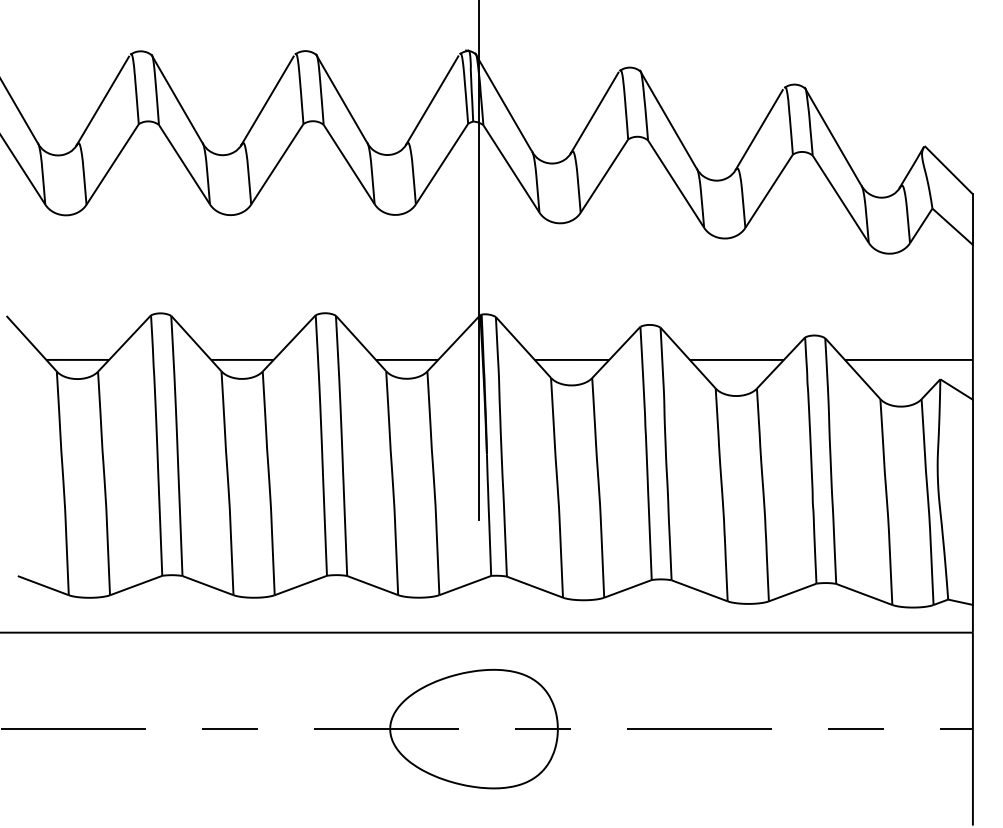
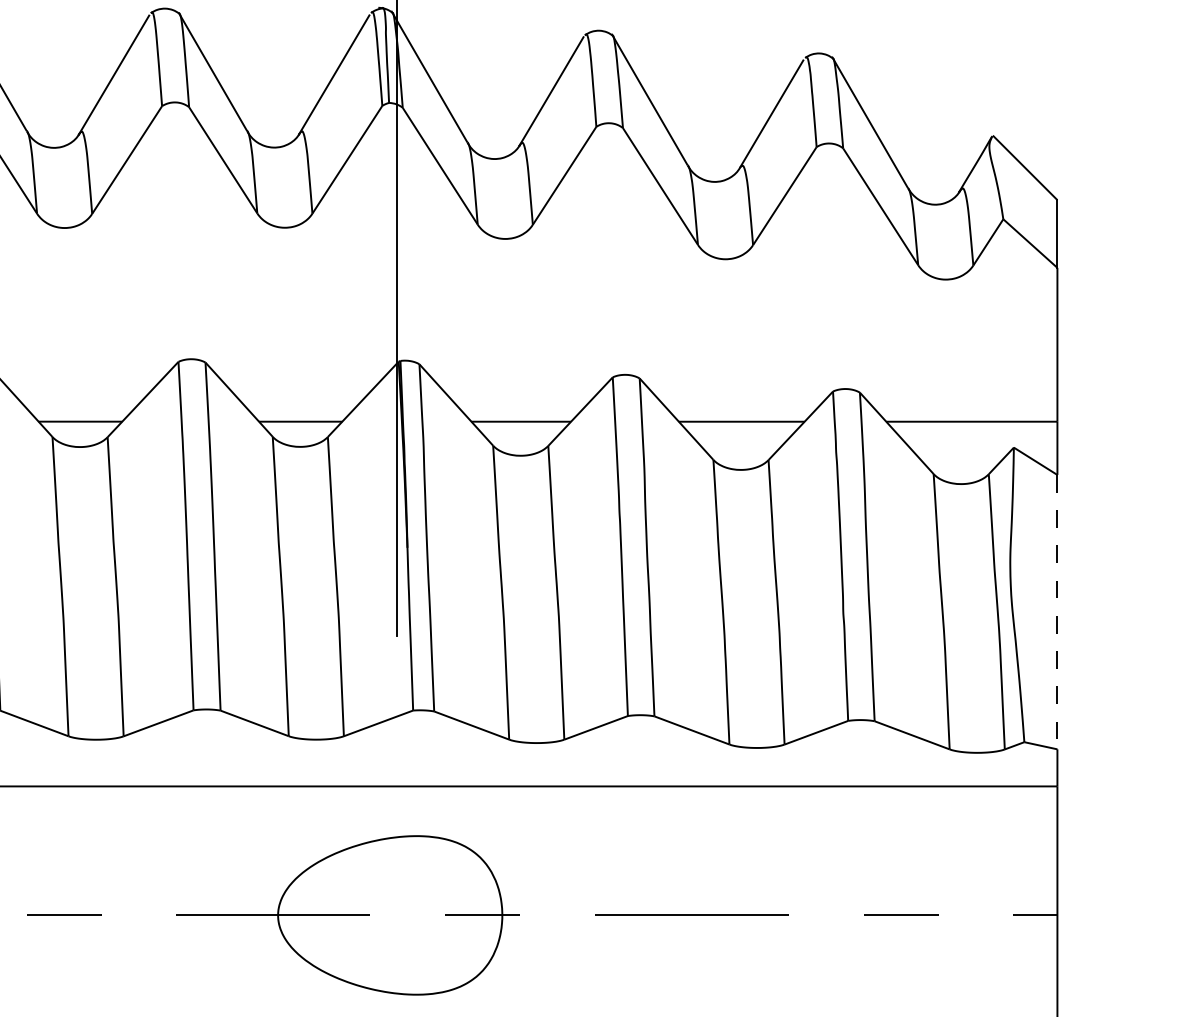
line: (972, 502) -> (1056, 612), solid -> dashed

